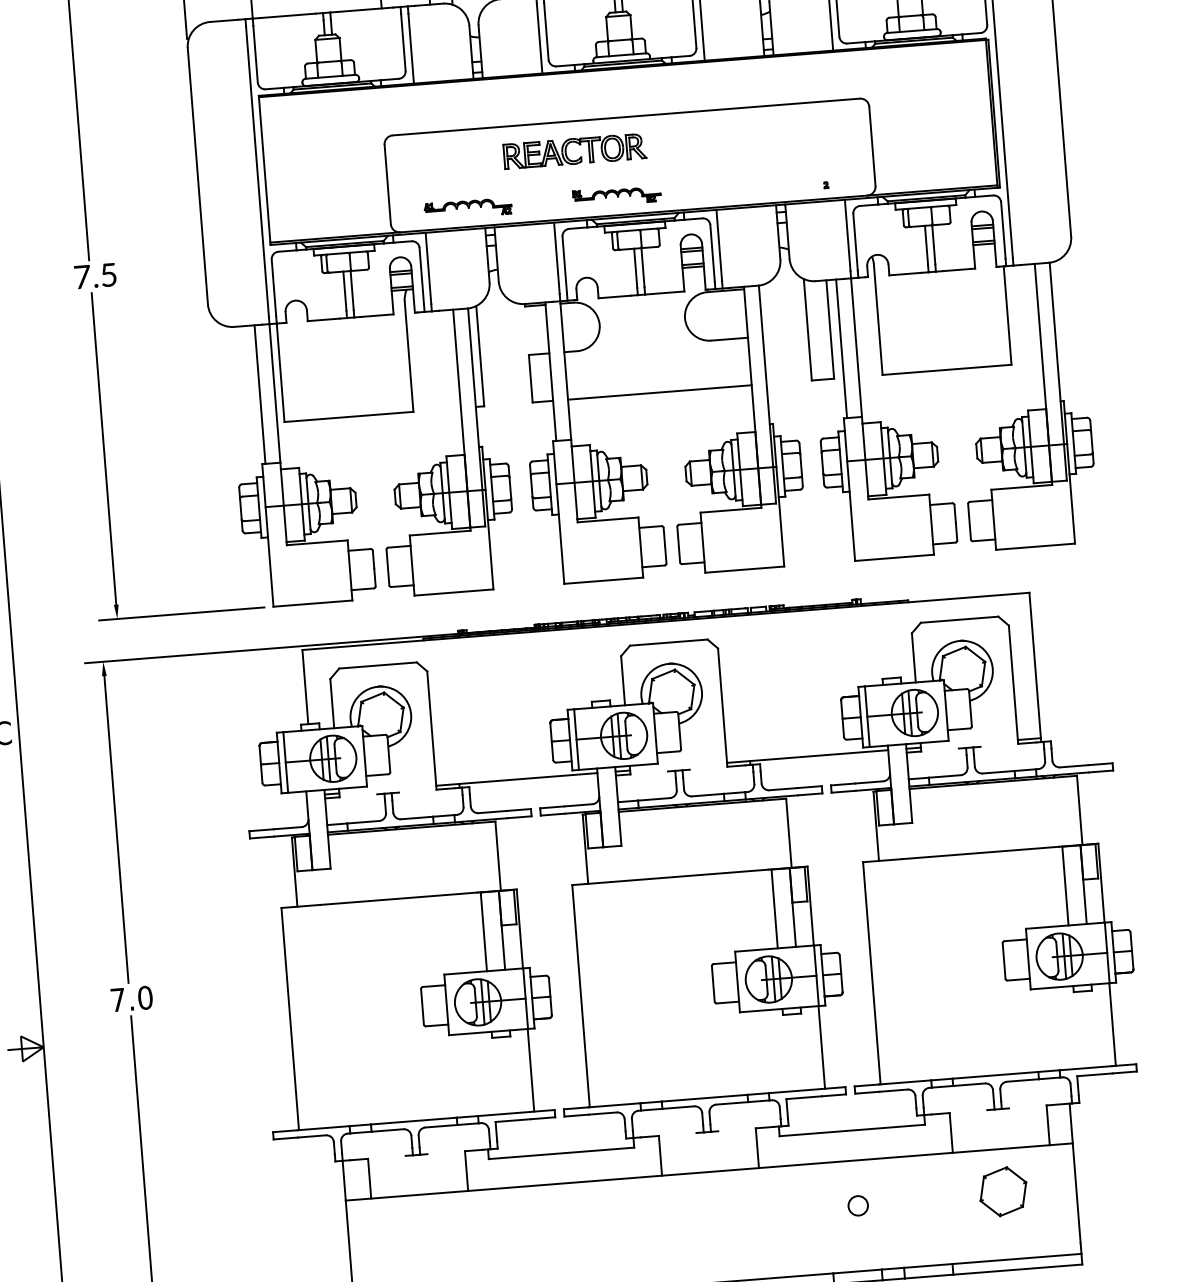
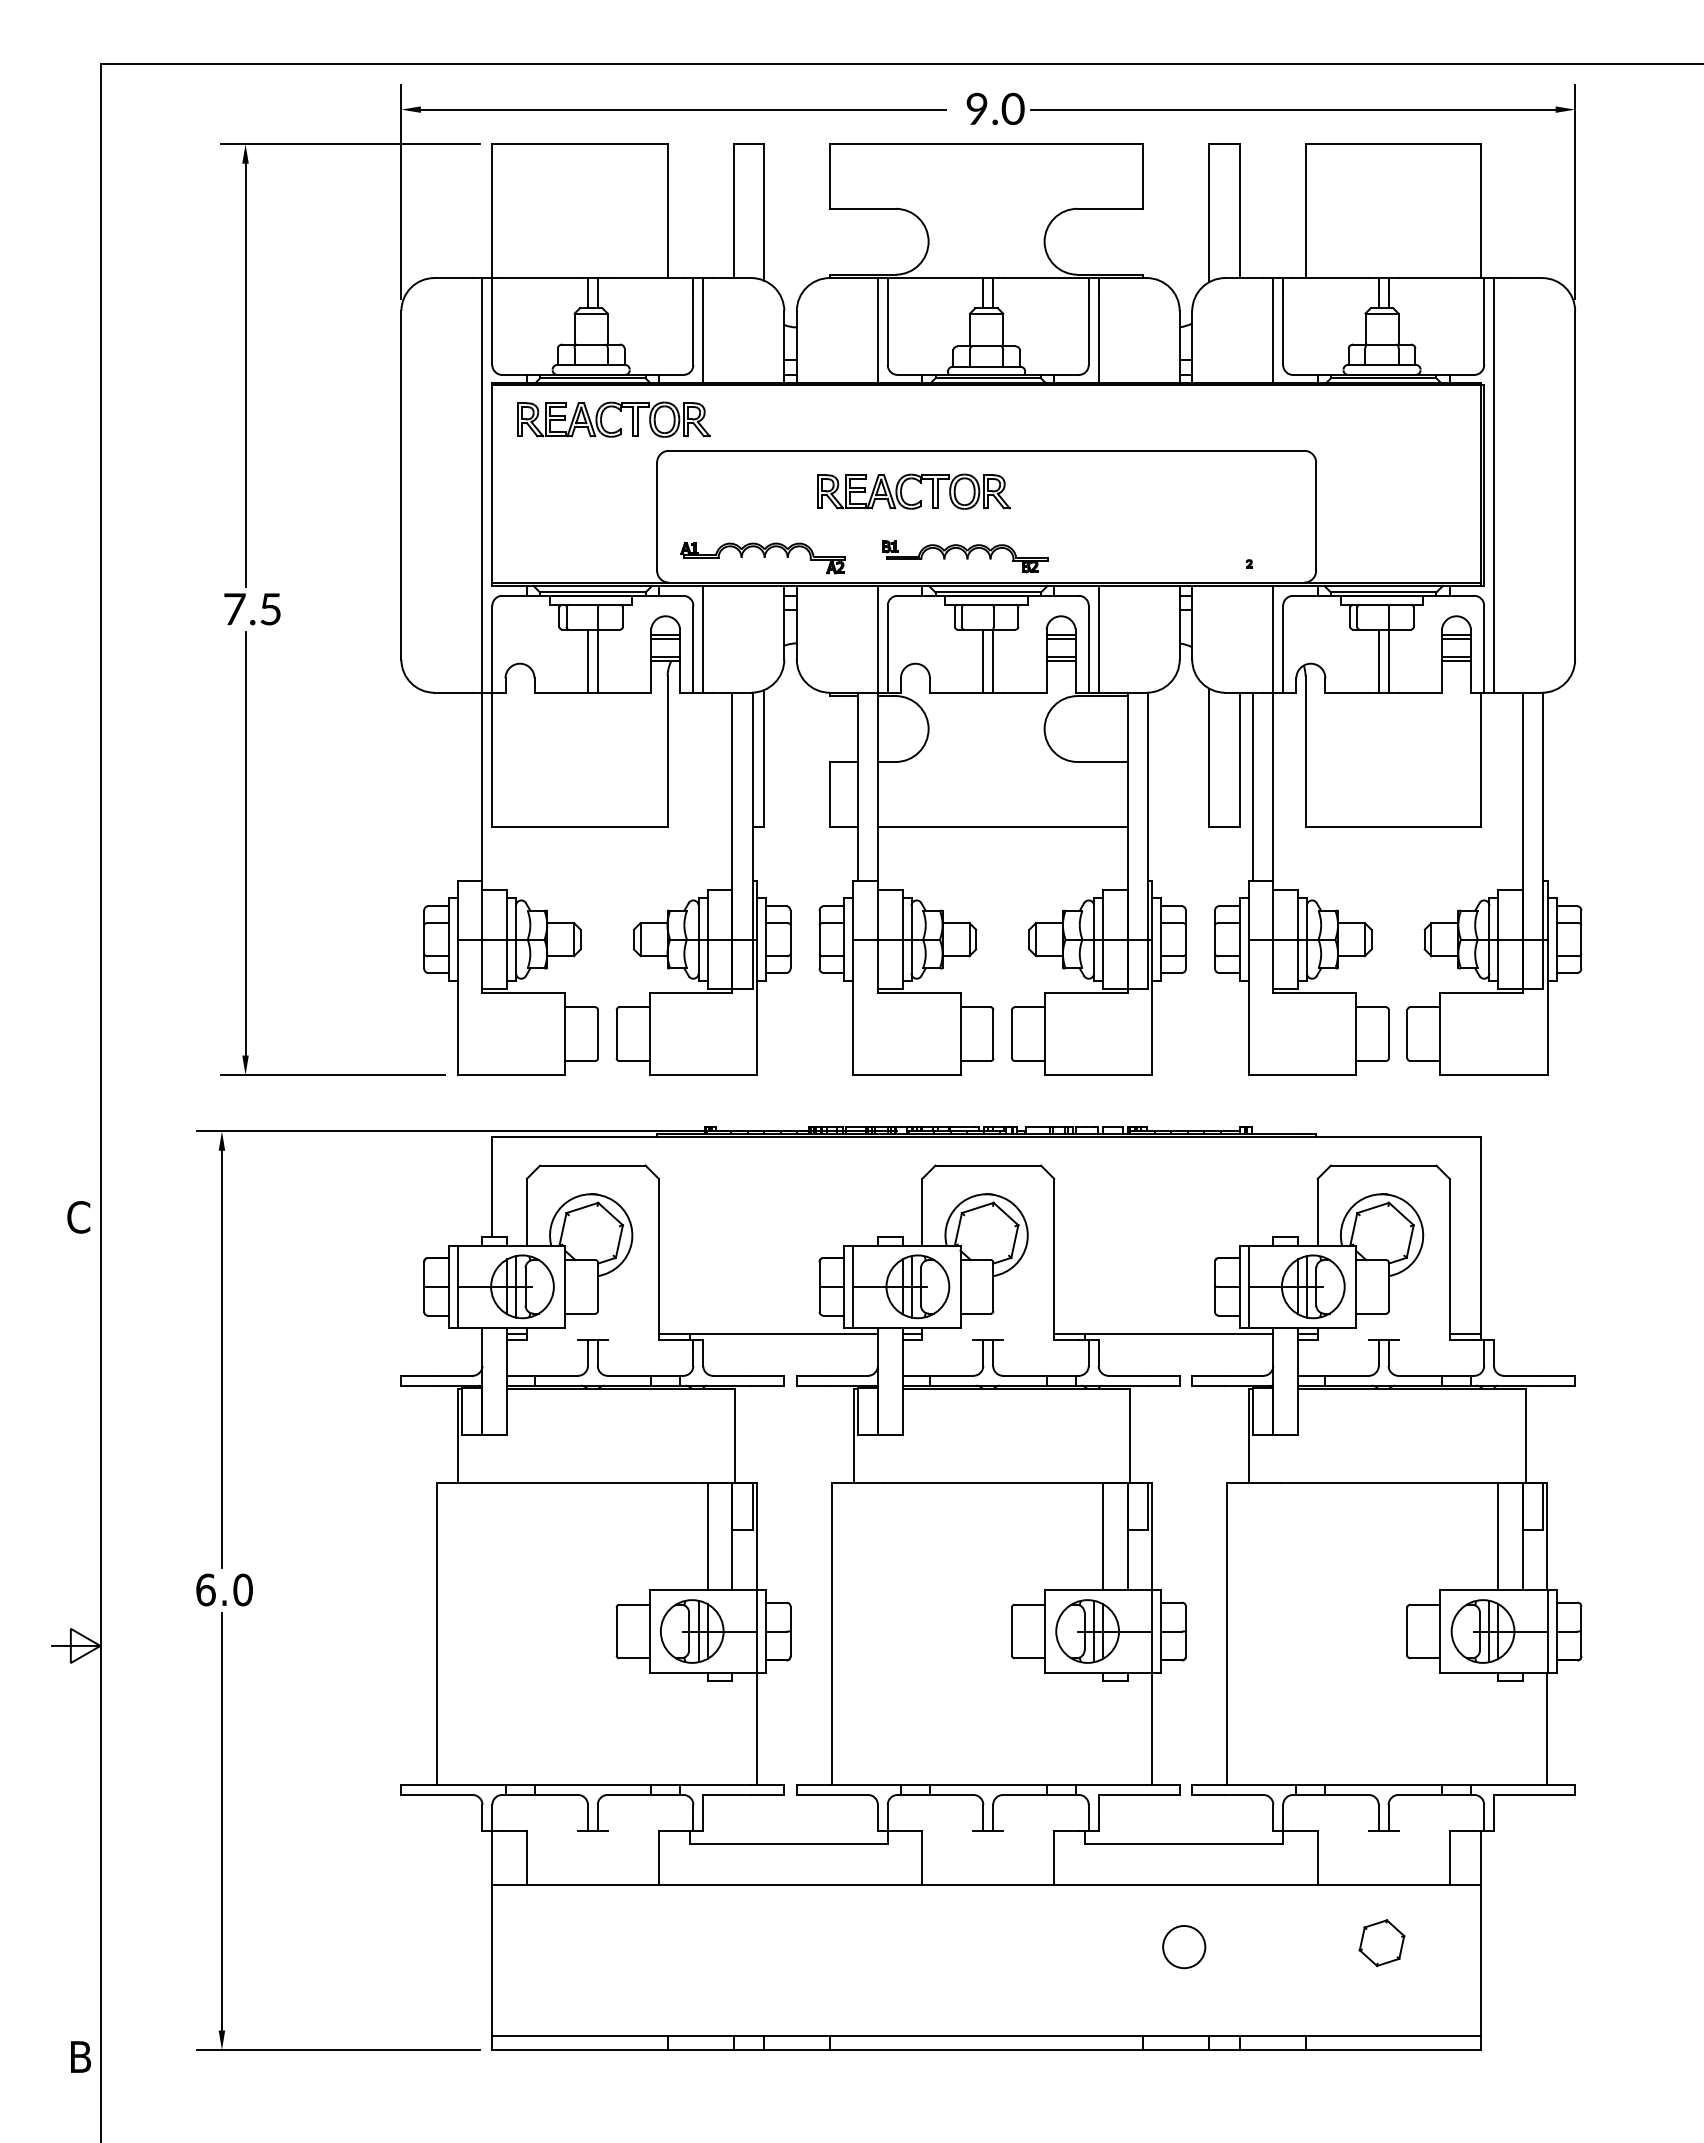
part: (354, 109) -> (620, 411), added
part: (616, 196) -> (965, 556), size x1.4
part: (467, 208) -> (762, 557), size x1.4
line: (260, 394) -> (462, 786), removed
text: (117, 999) -> (205, 1589), 7.0 -> 6.0
part: (1002, 1191) -> (1381, 1942), size x0.7
circle: (858, 1205) -> (1184, 1946), size x1.6

